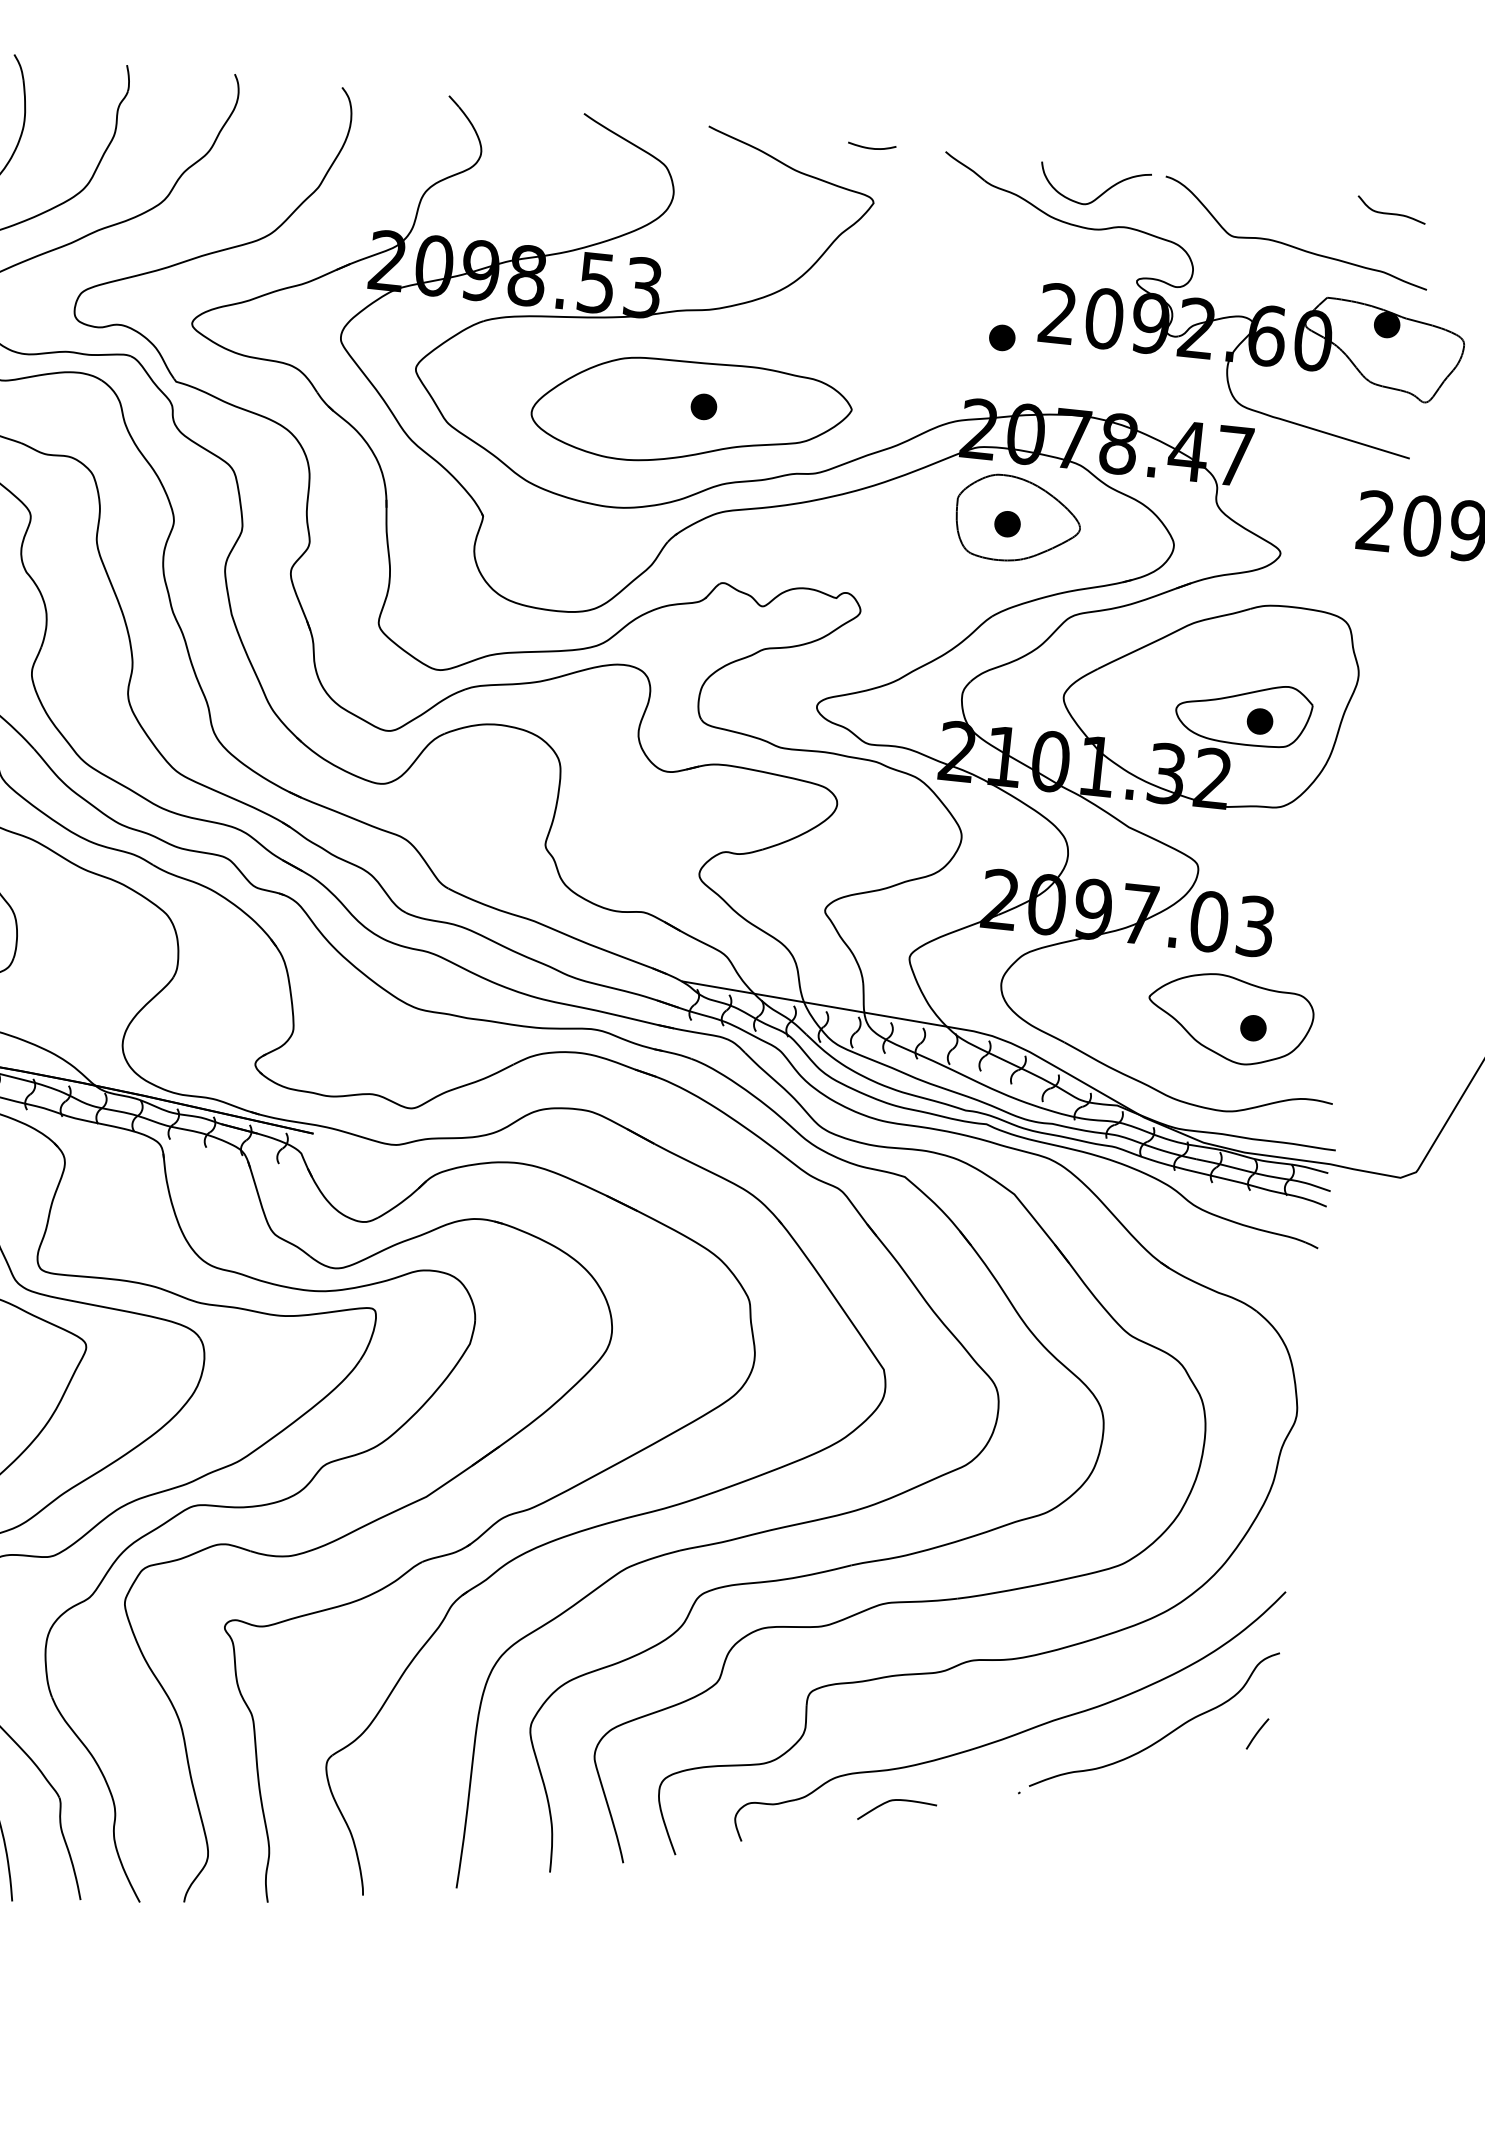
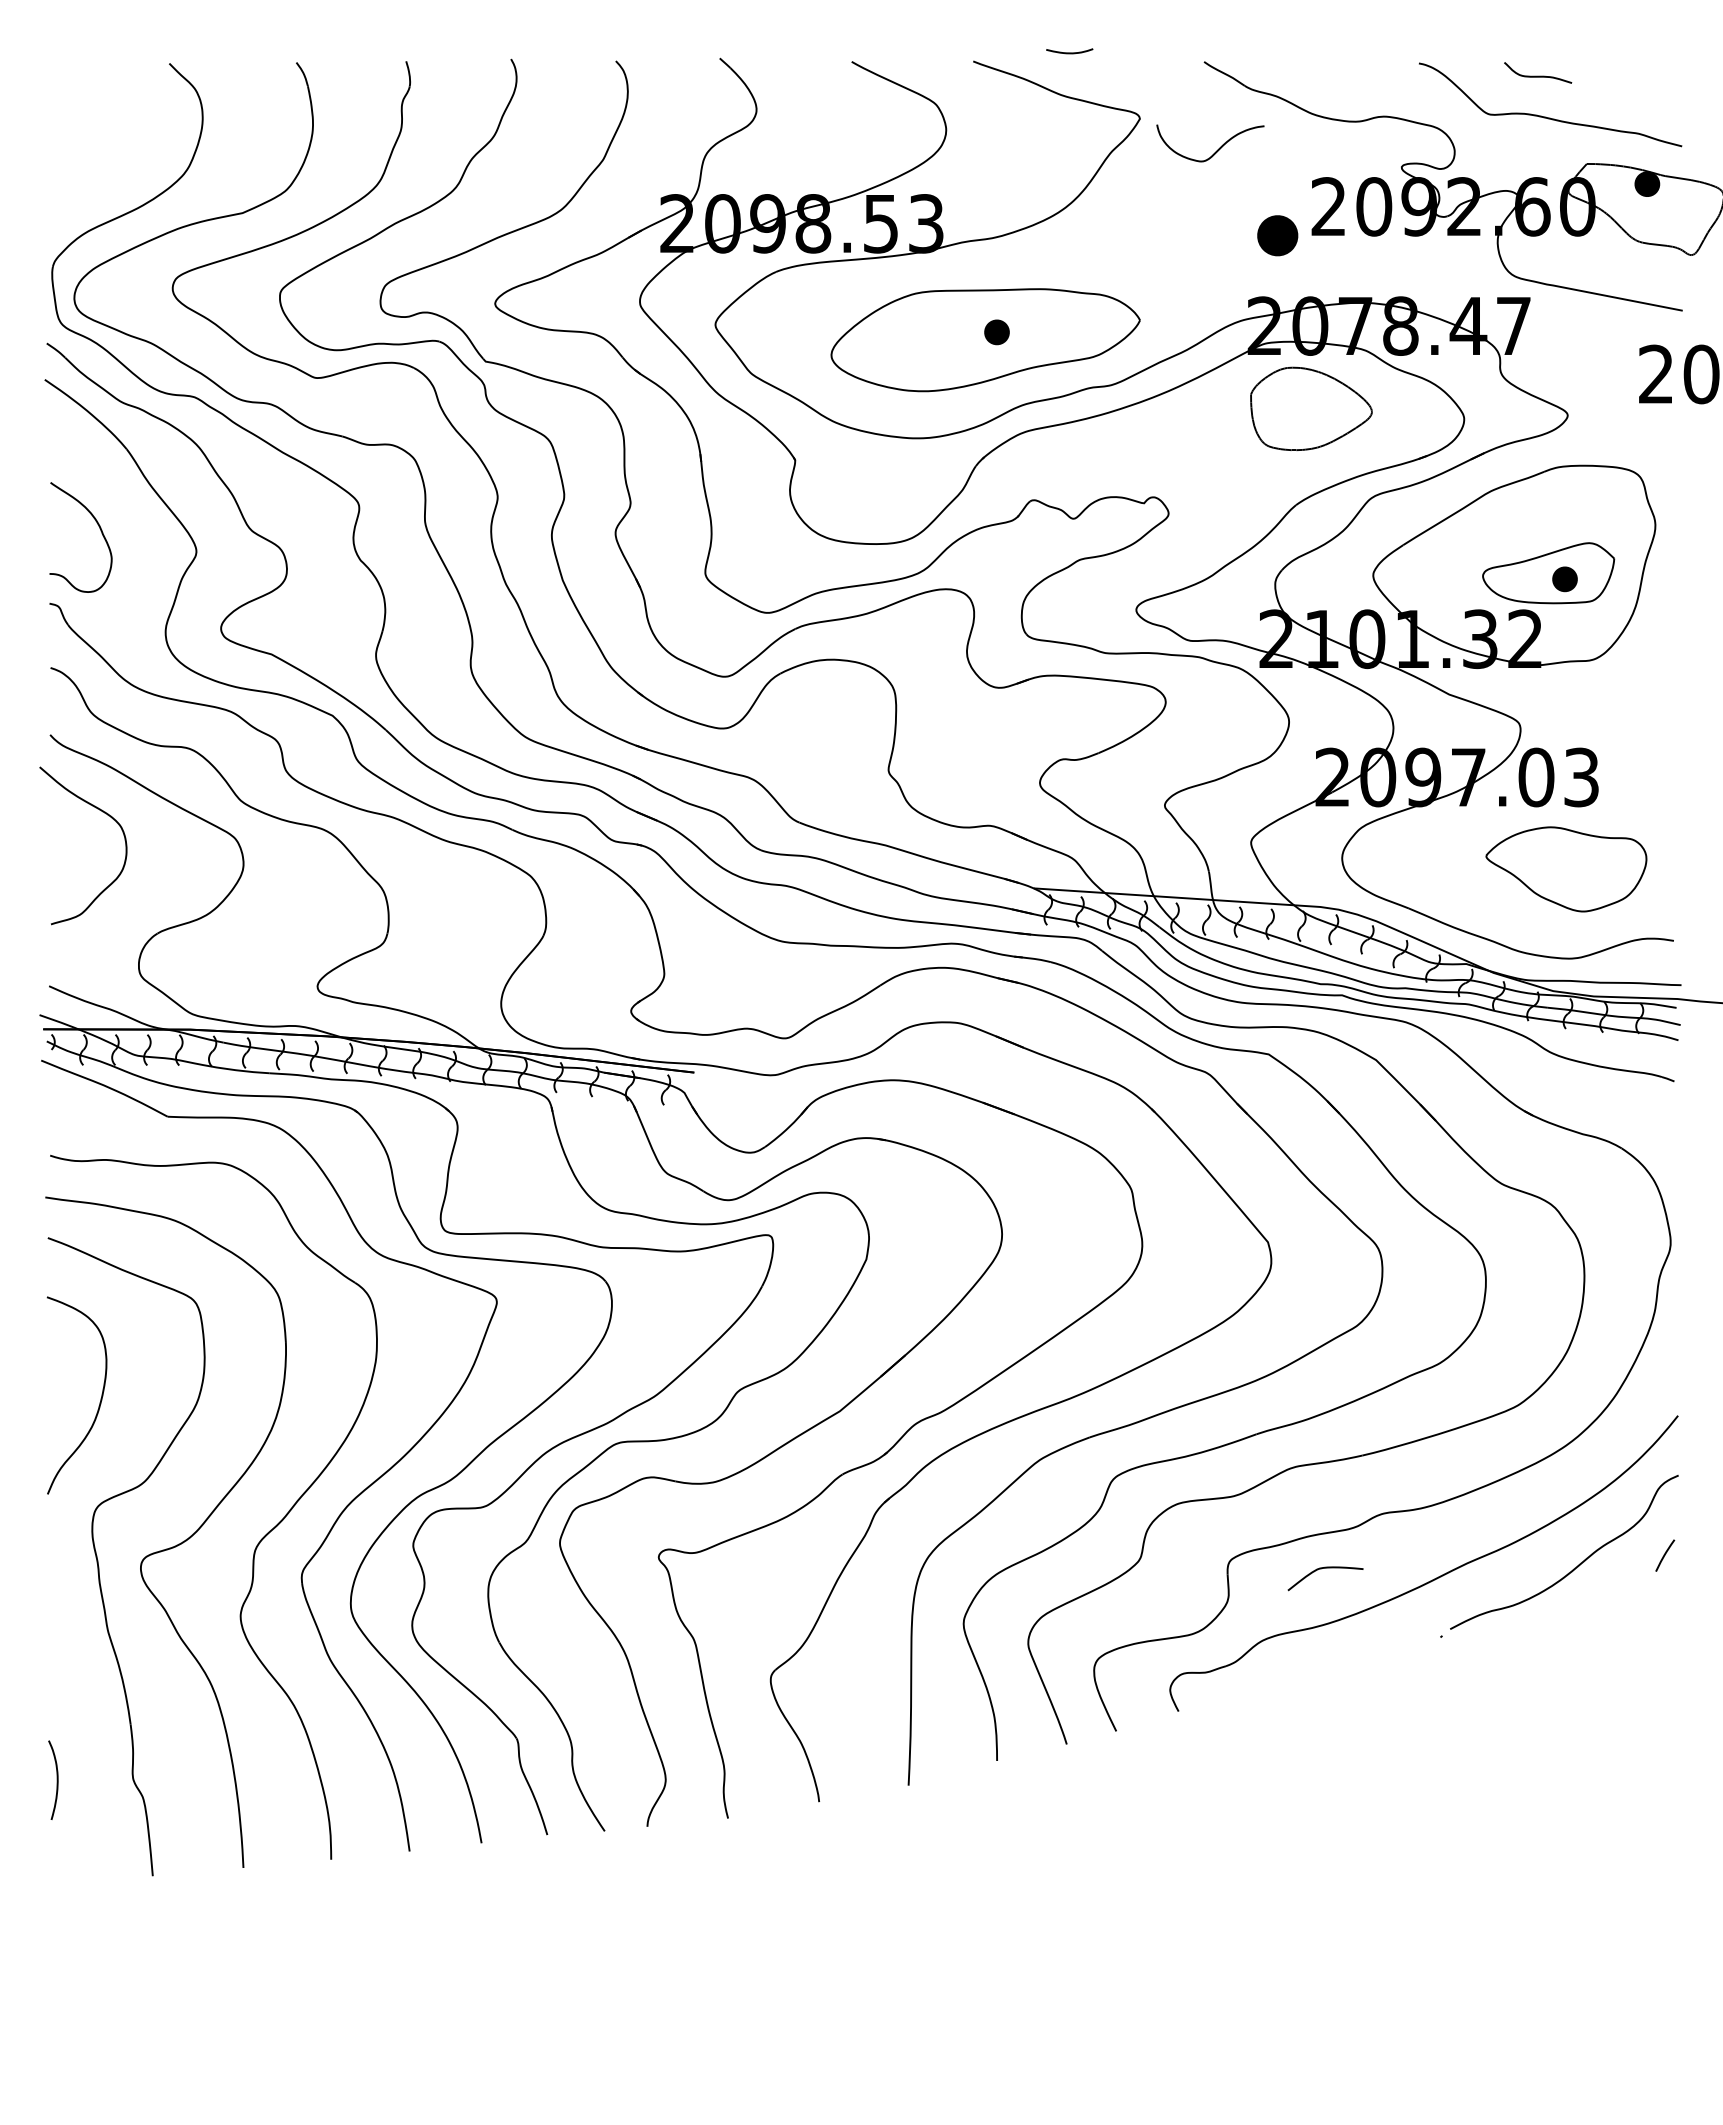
curve: (871, 147) -> (1069, 52), moved
curve: (1101, 193) -> (1217, 149), moved
curve: (1391, 212) -> (1538, 75), moved
part: (1002, 337) -> (1277, 235), size x1.6
part: (1007, 523) -> (1301, 414), removed
part: (1253, 1028) -> (1589, 875), removed
curve: (893, 1801) -> (1321, 1569), moved

